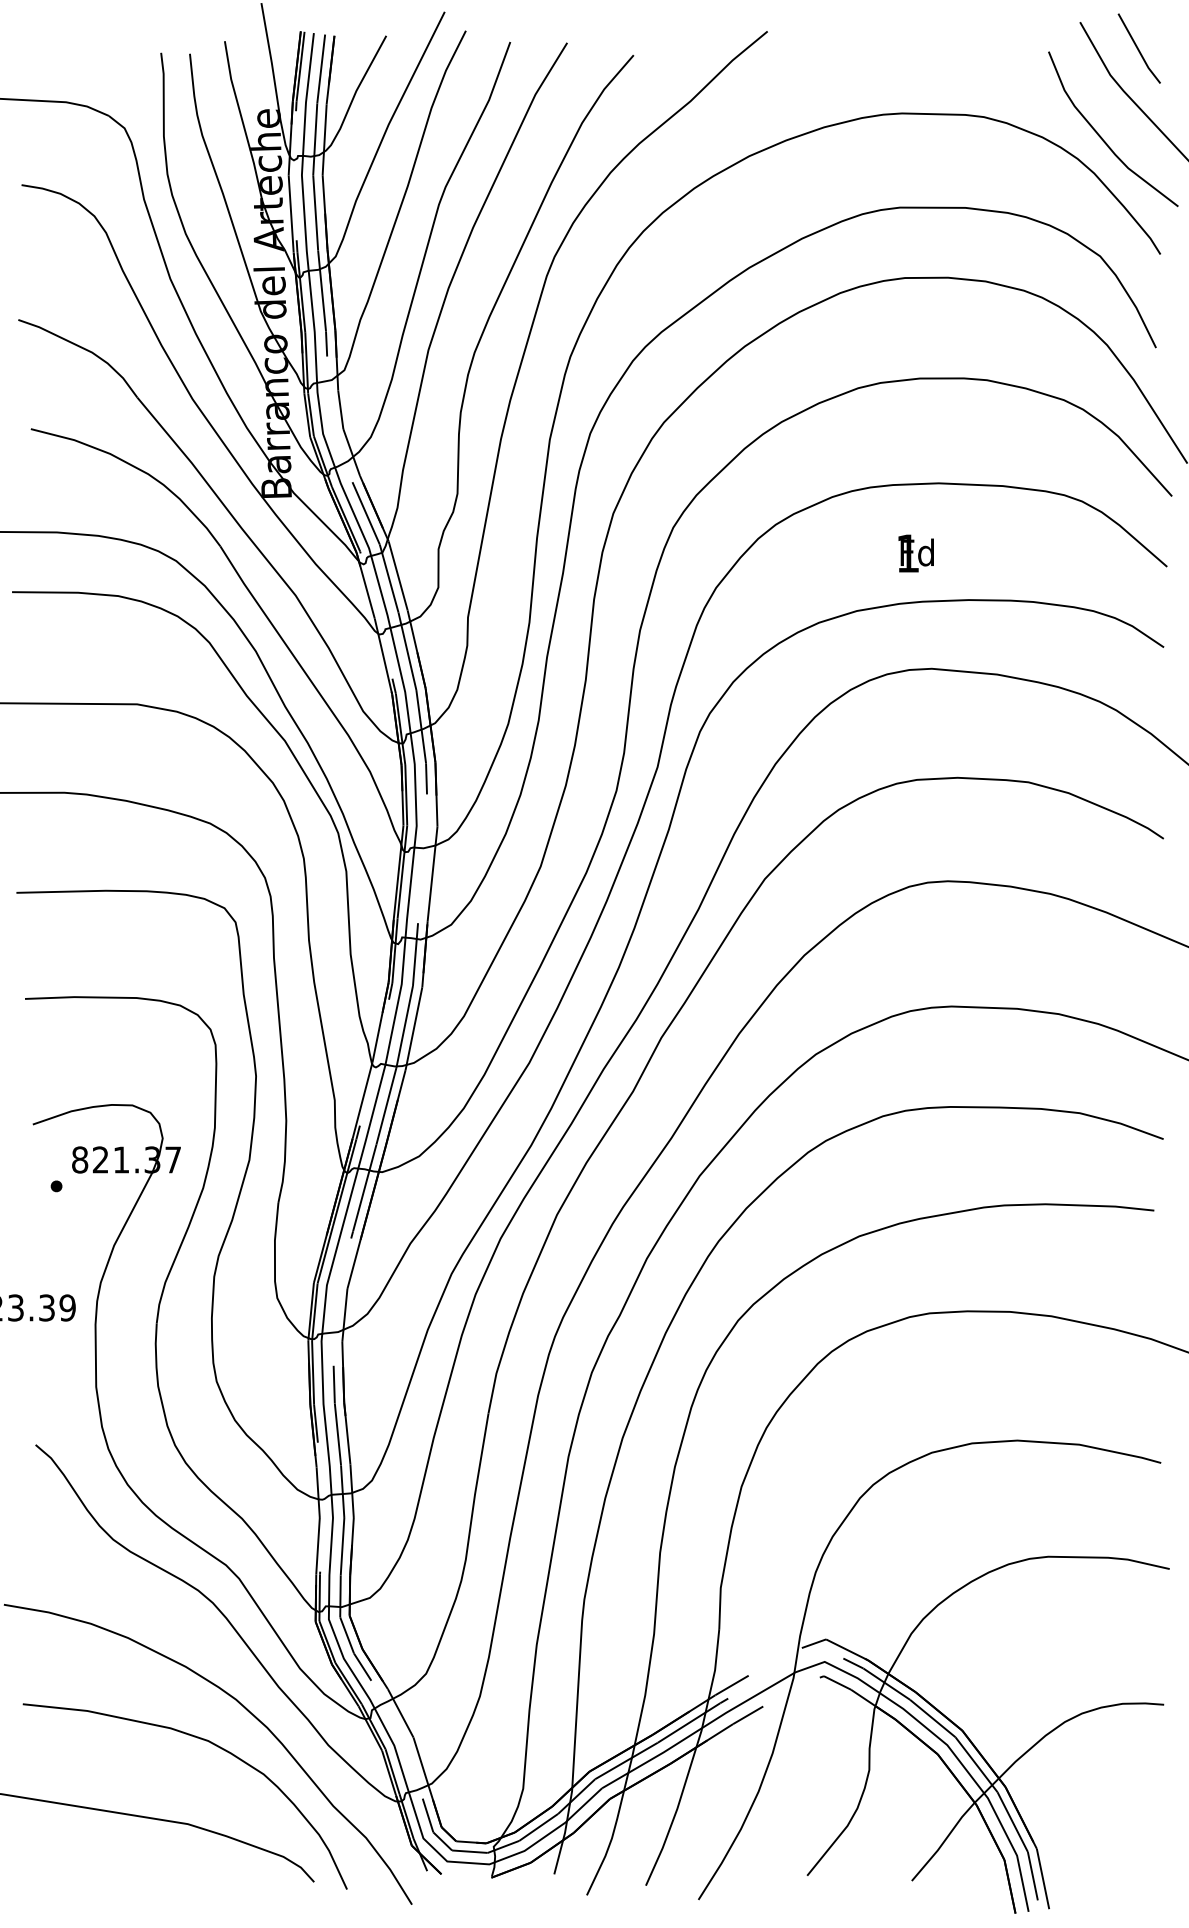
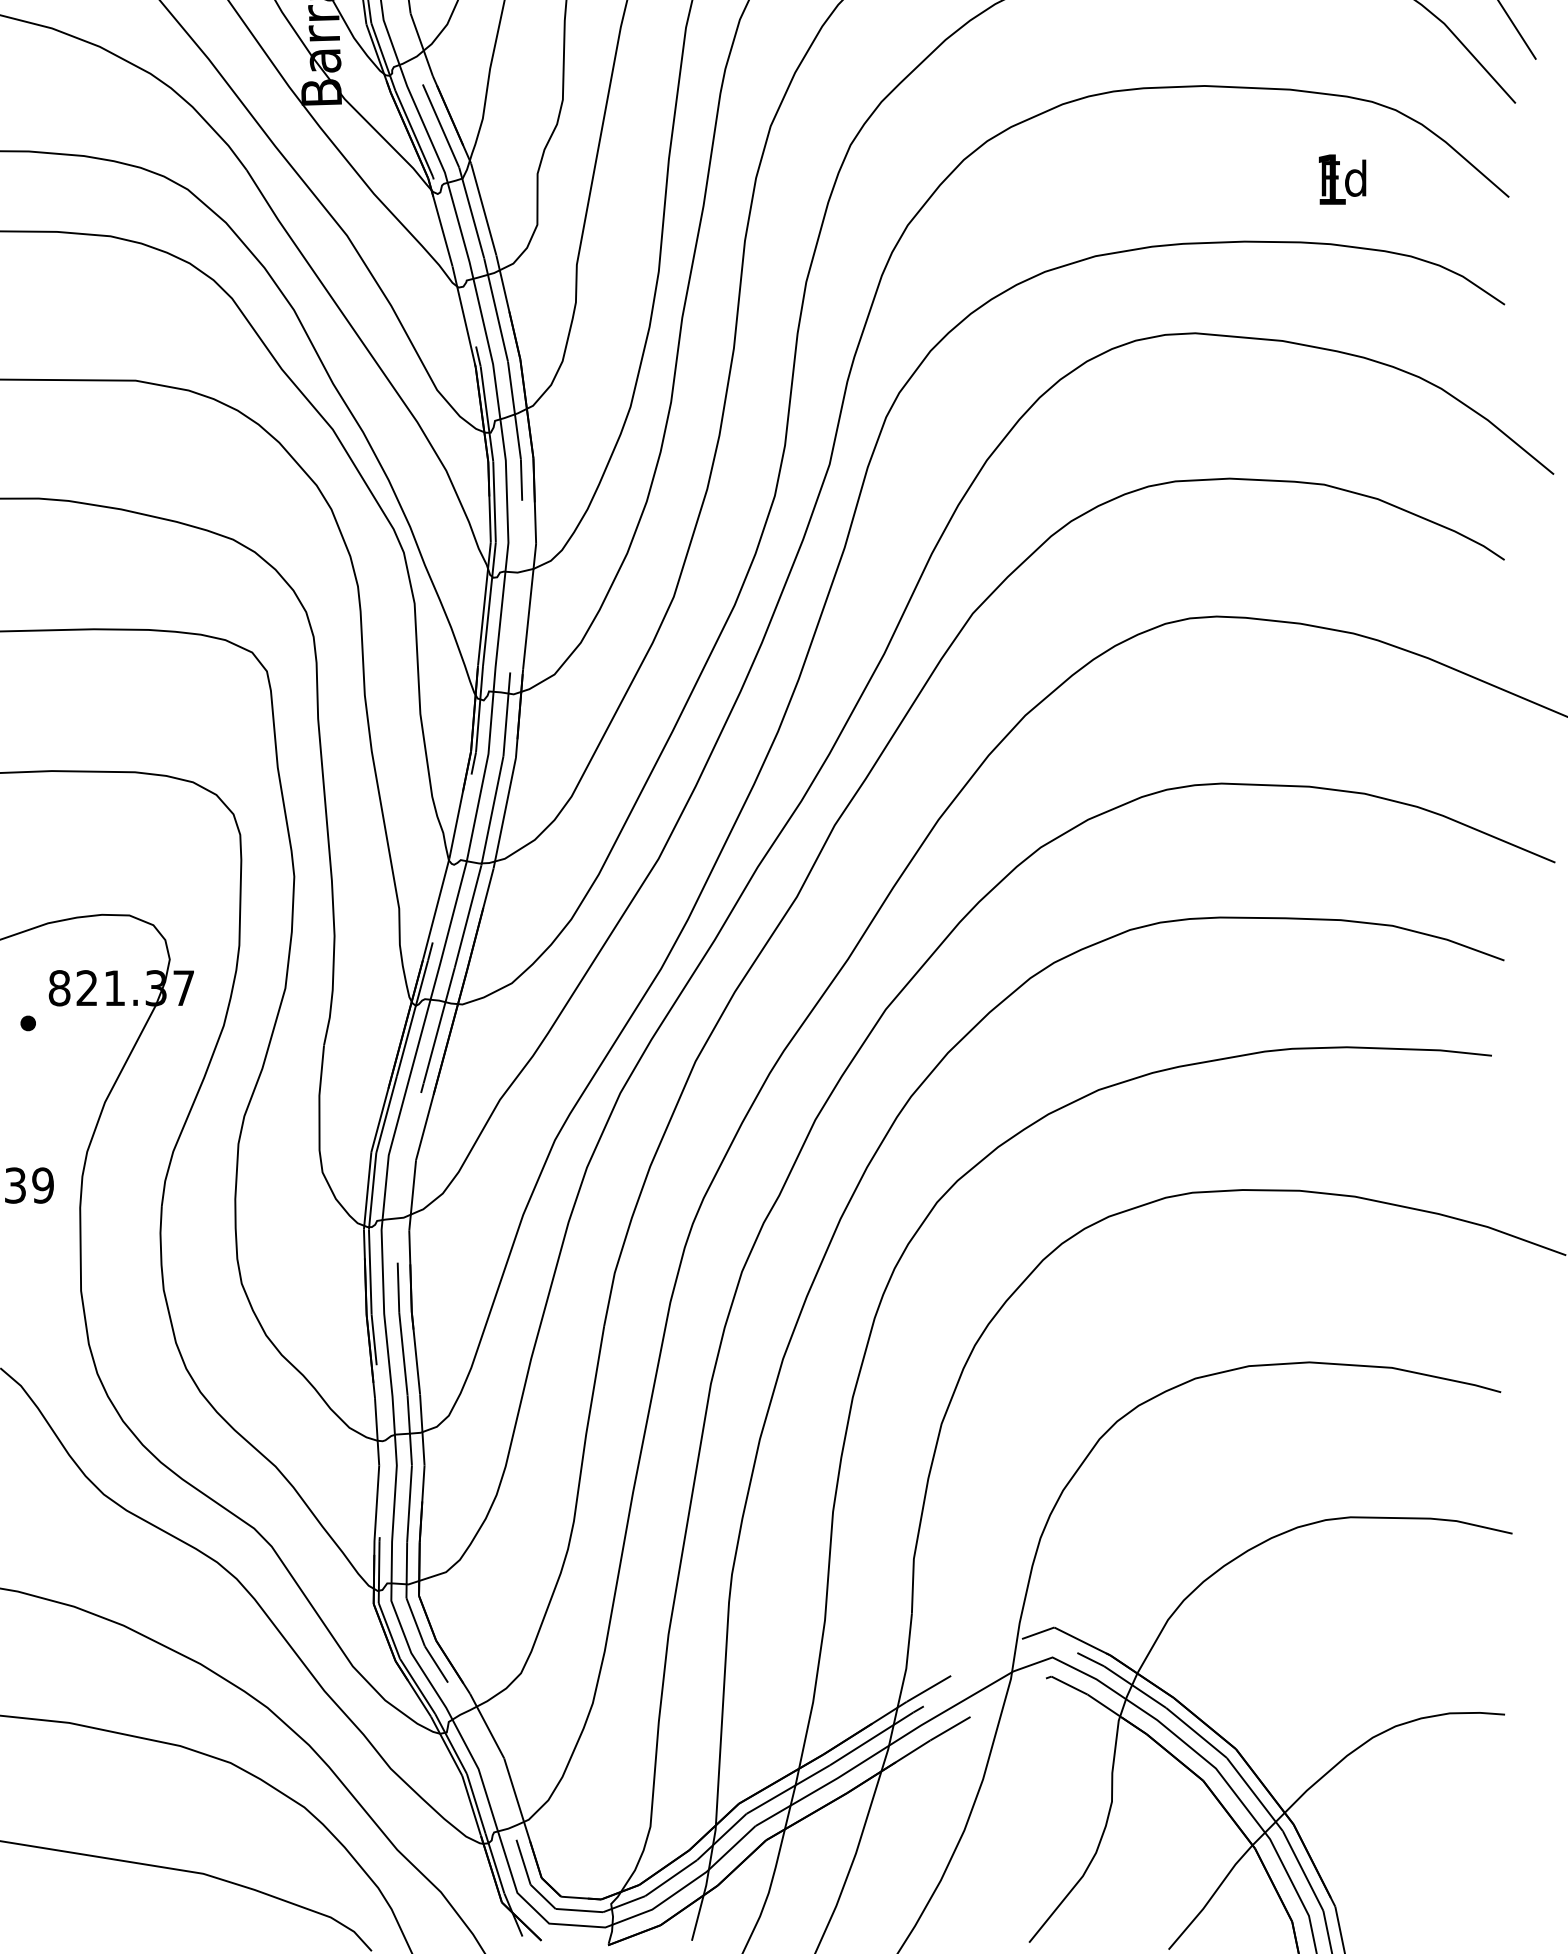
text: (915, 553) -> (1341, 179), moved

